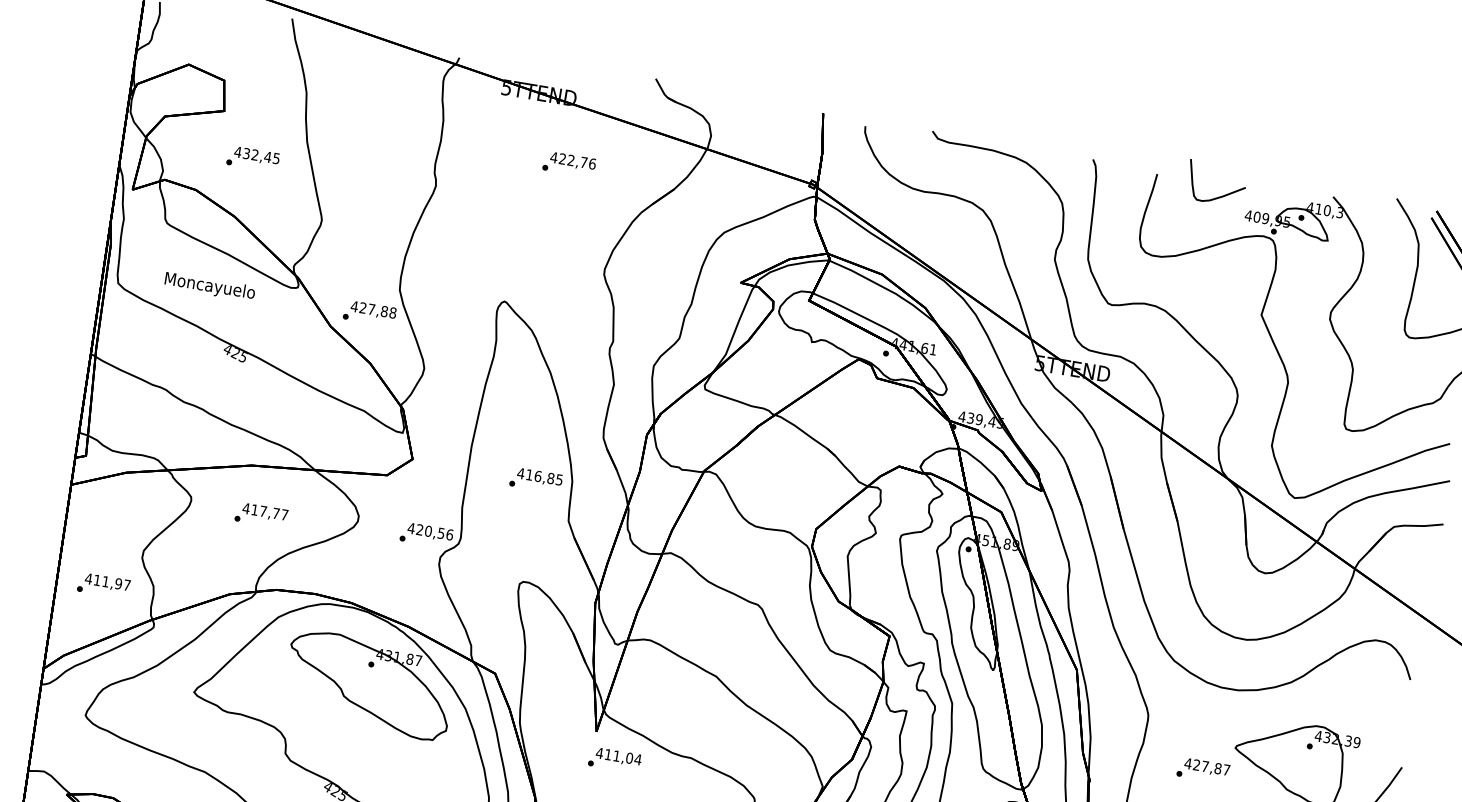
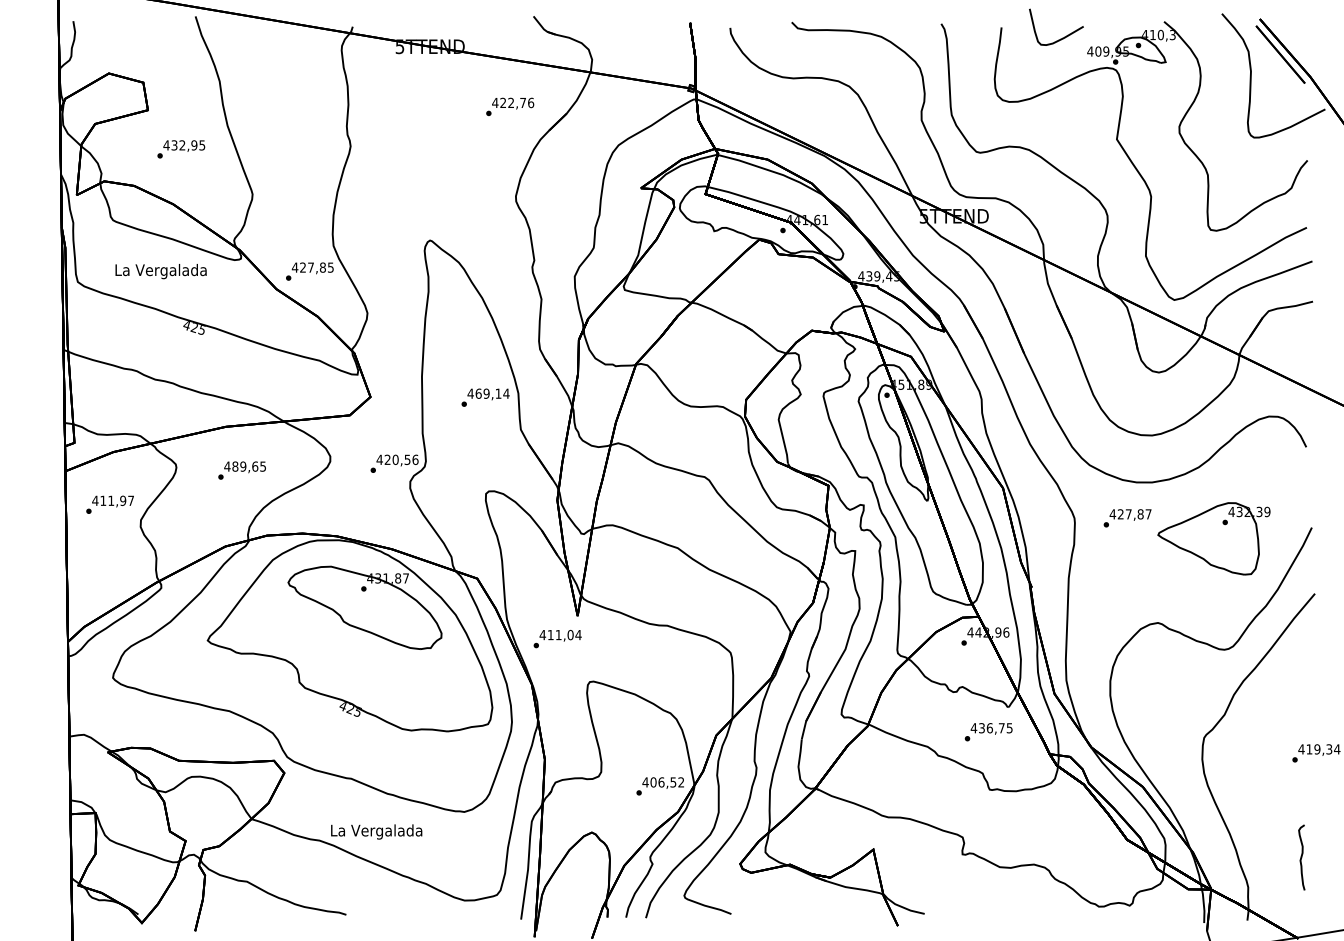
text: (268, 157) -> (194, 145), 432,45 -> 432,95
text: (569, 164) -> (510, 106), moved
text: (209, 286) -> (160, 271), Moncayuelo -> La Vergalada
text: (392, 312) -> (330, 267), 427,88 -> 427,85
text: (544, 477) -> (492, 393), 416,85 -> 469,14
text: (269, 512) -> (248, 466), 417,77 -> 489,65
text: (103, 585) -> (109, 504), moved
text: (614, 760) -> (557, 639), moved
text: (1203, 770) -> (1127, 518), moved

